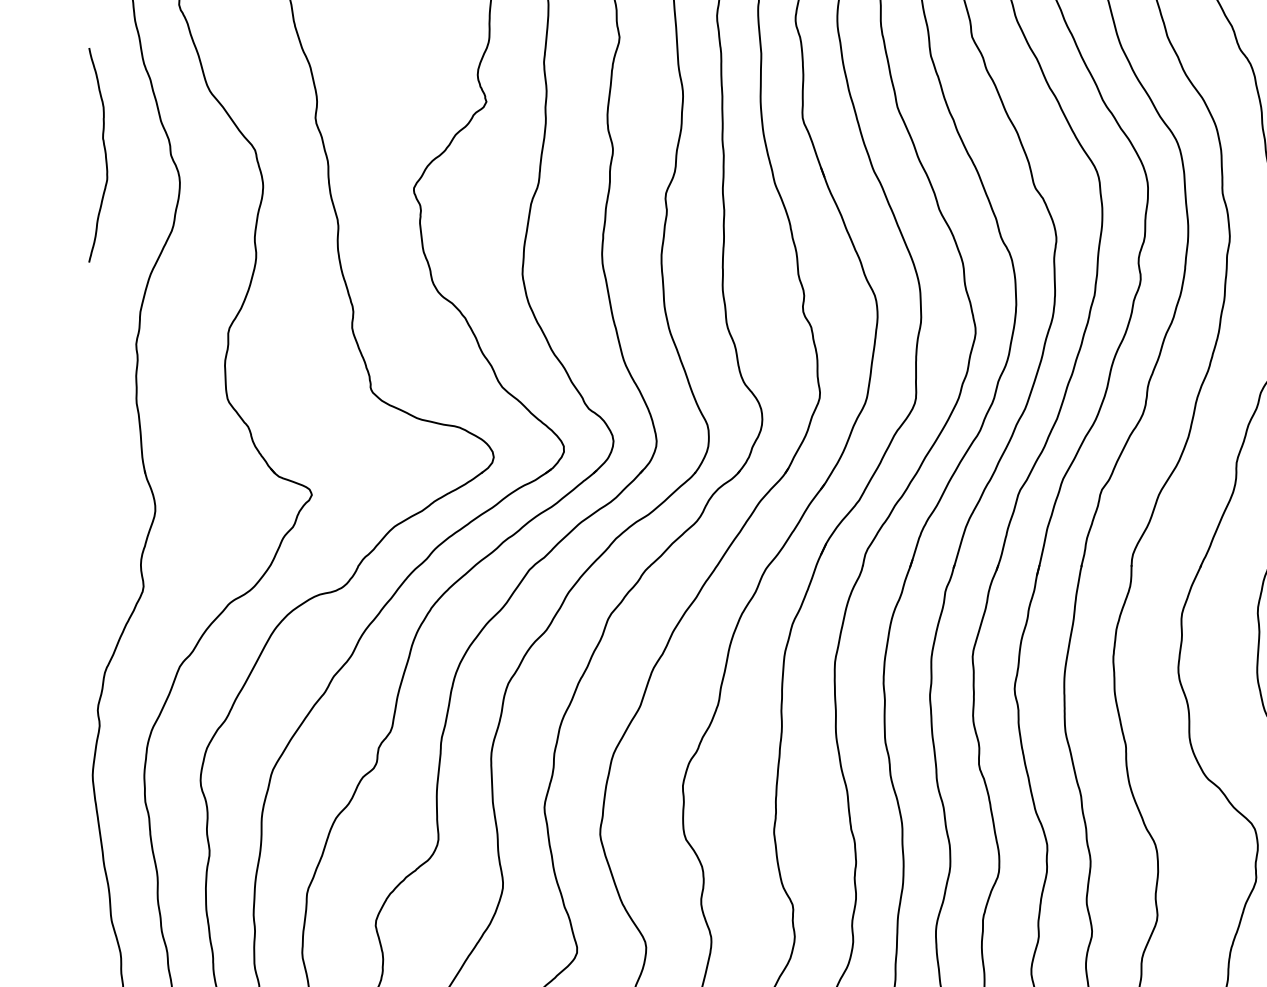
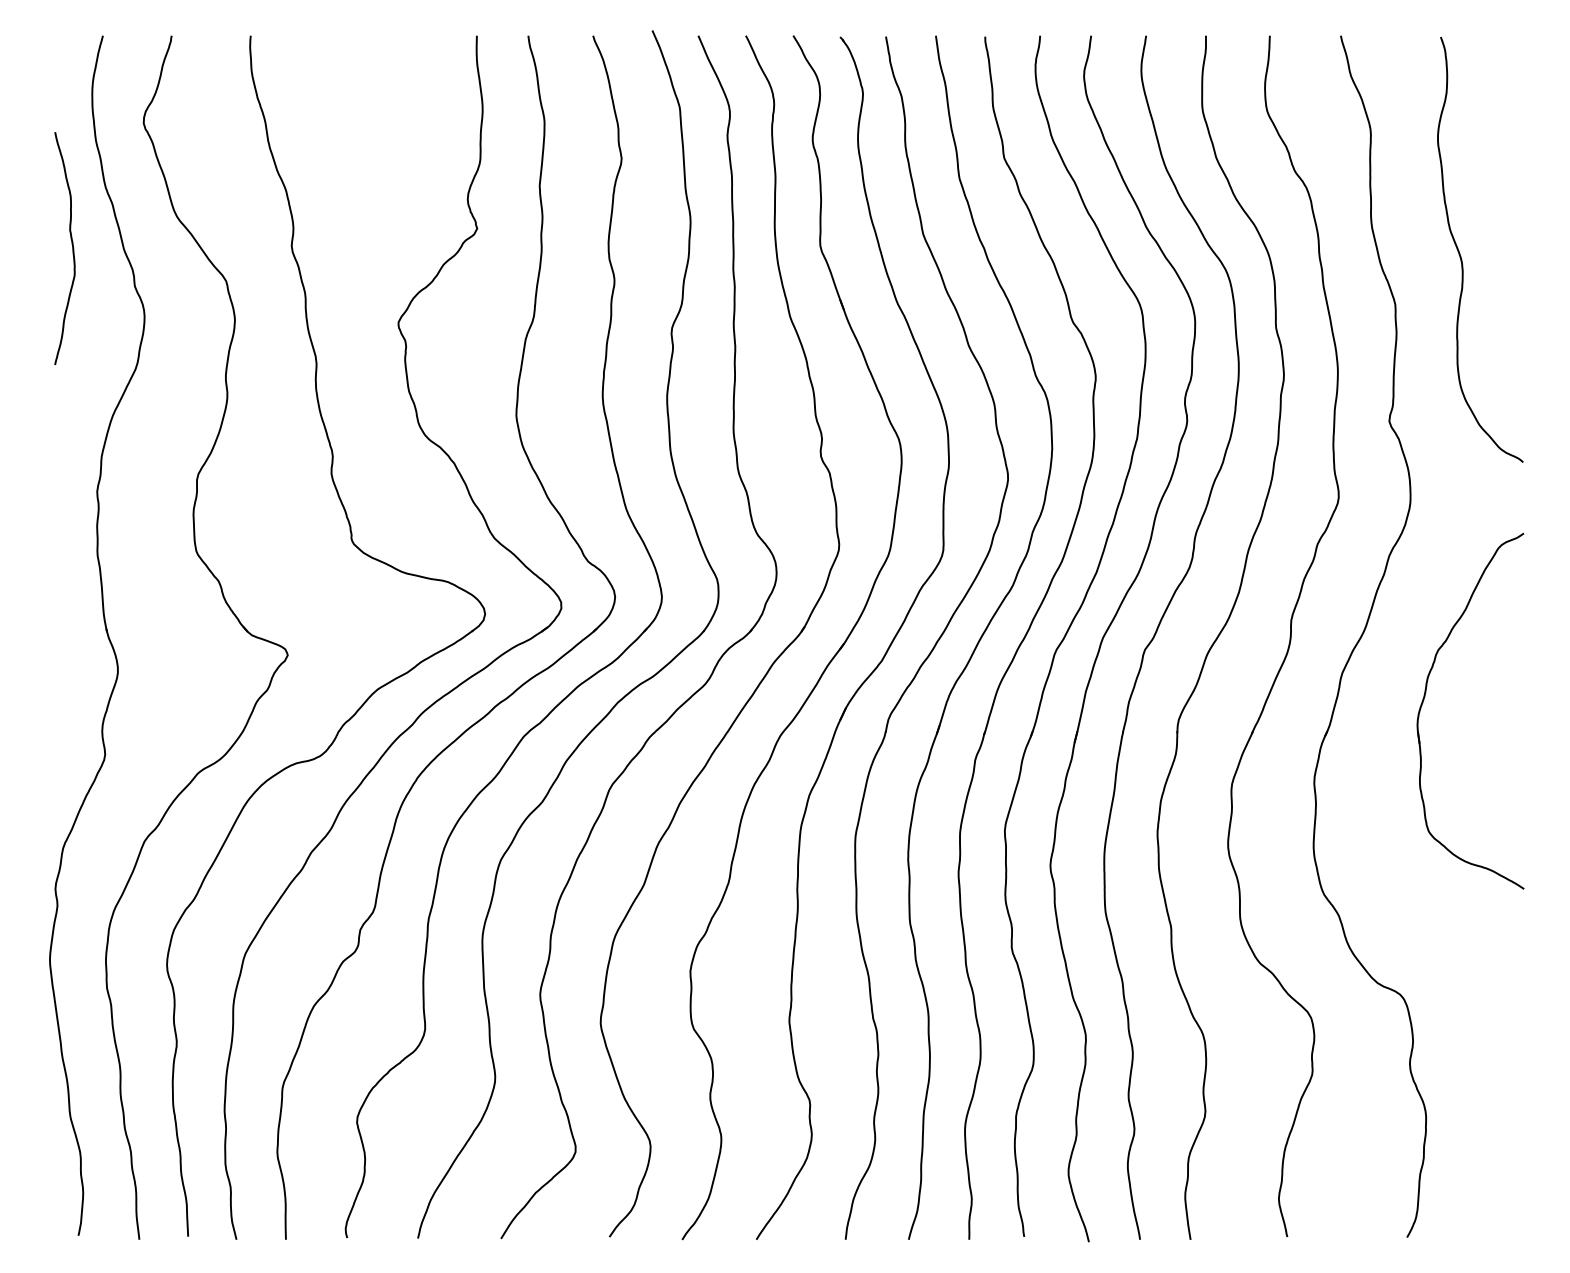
curve: (105, 155) -> (72, 248), moved

